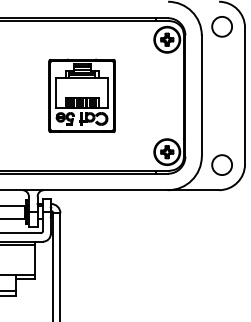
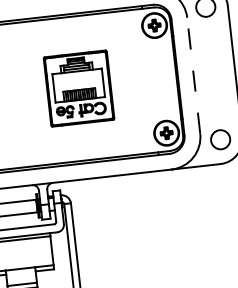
line: (201, 95) -> (193, 75), solid -> dashed

